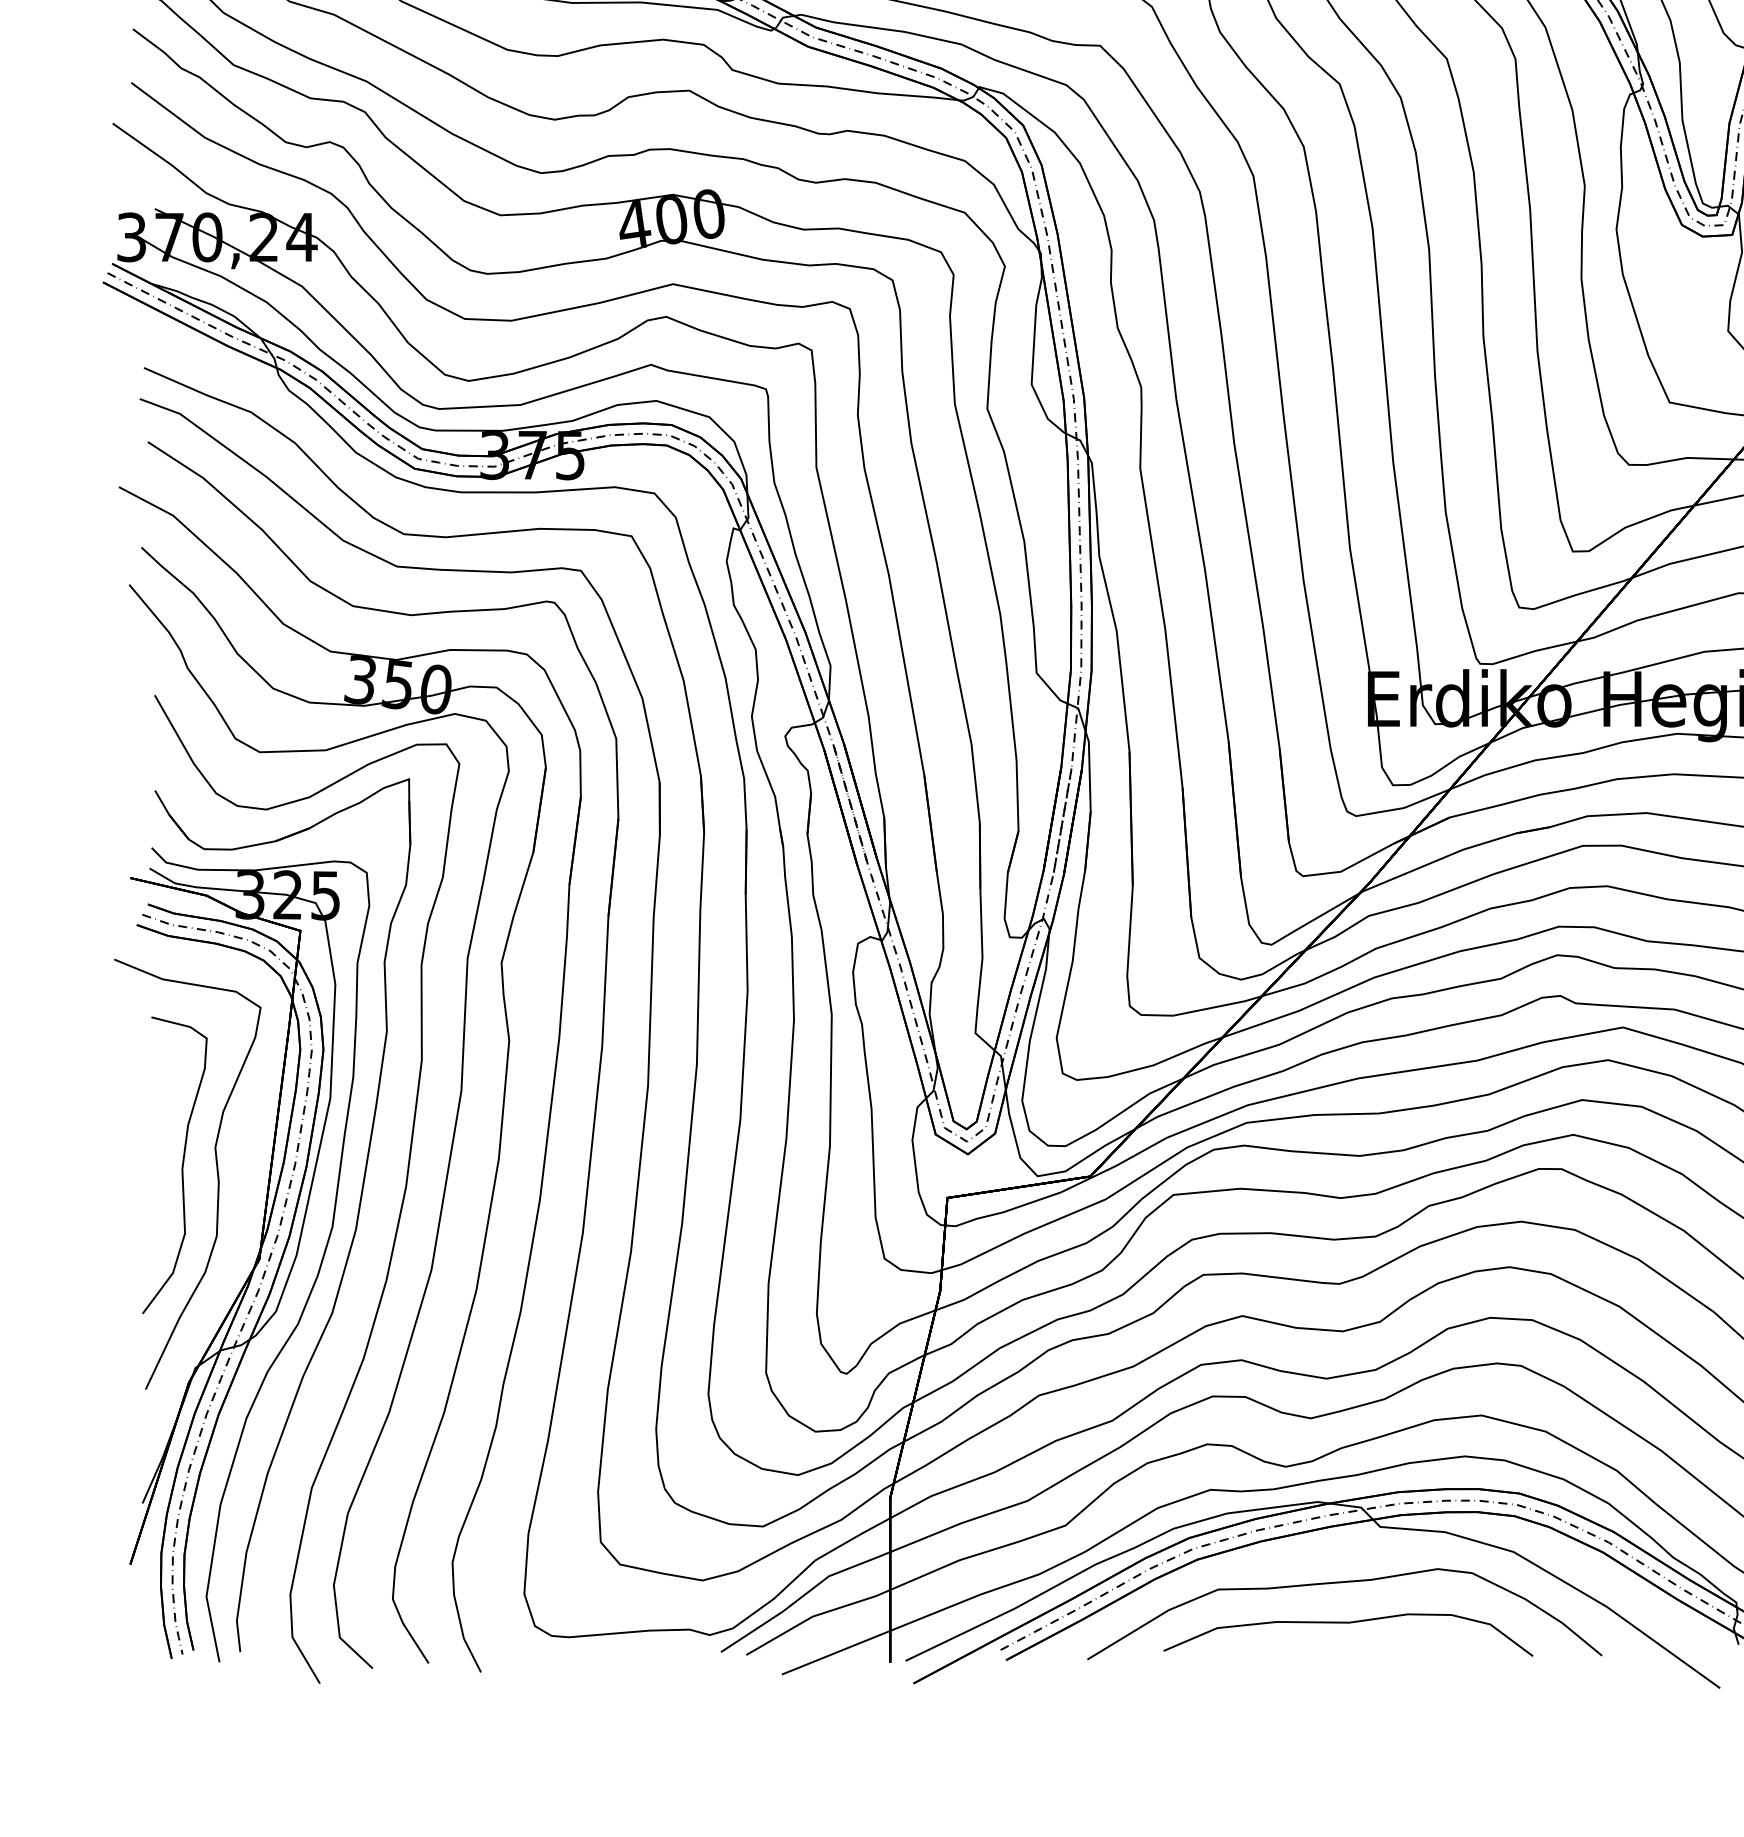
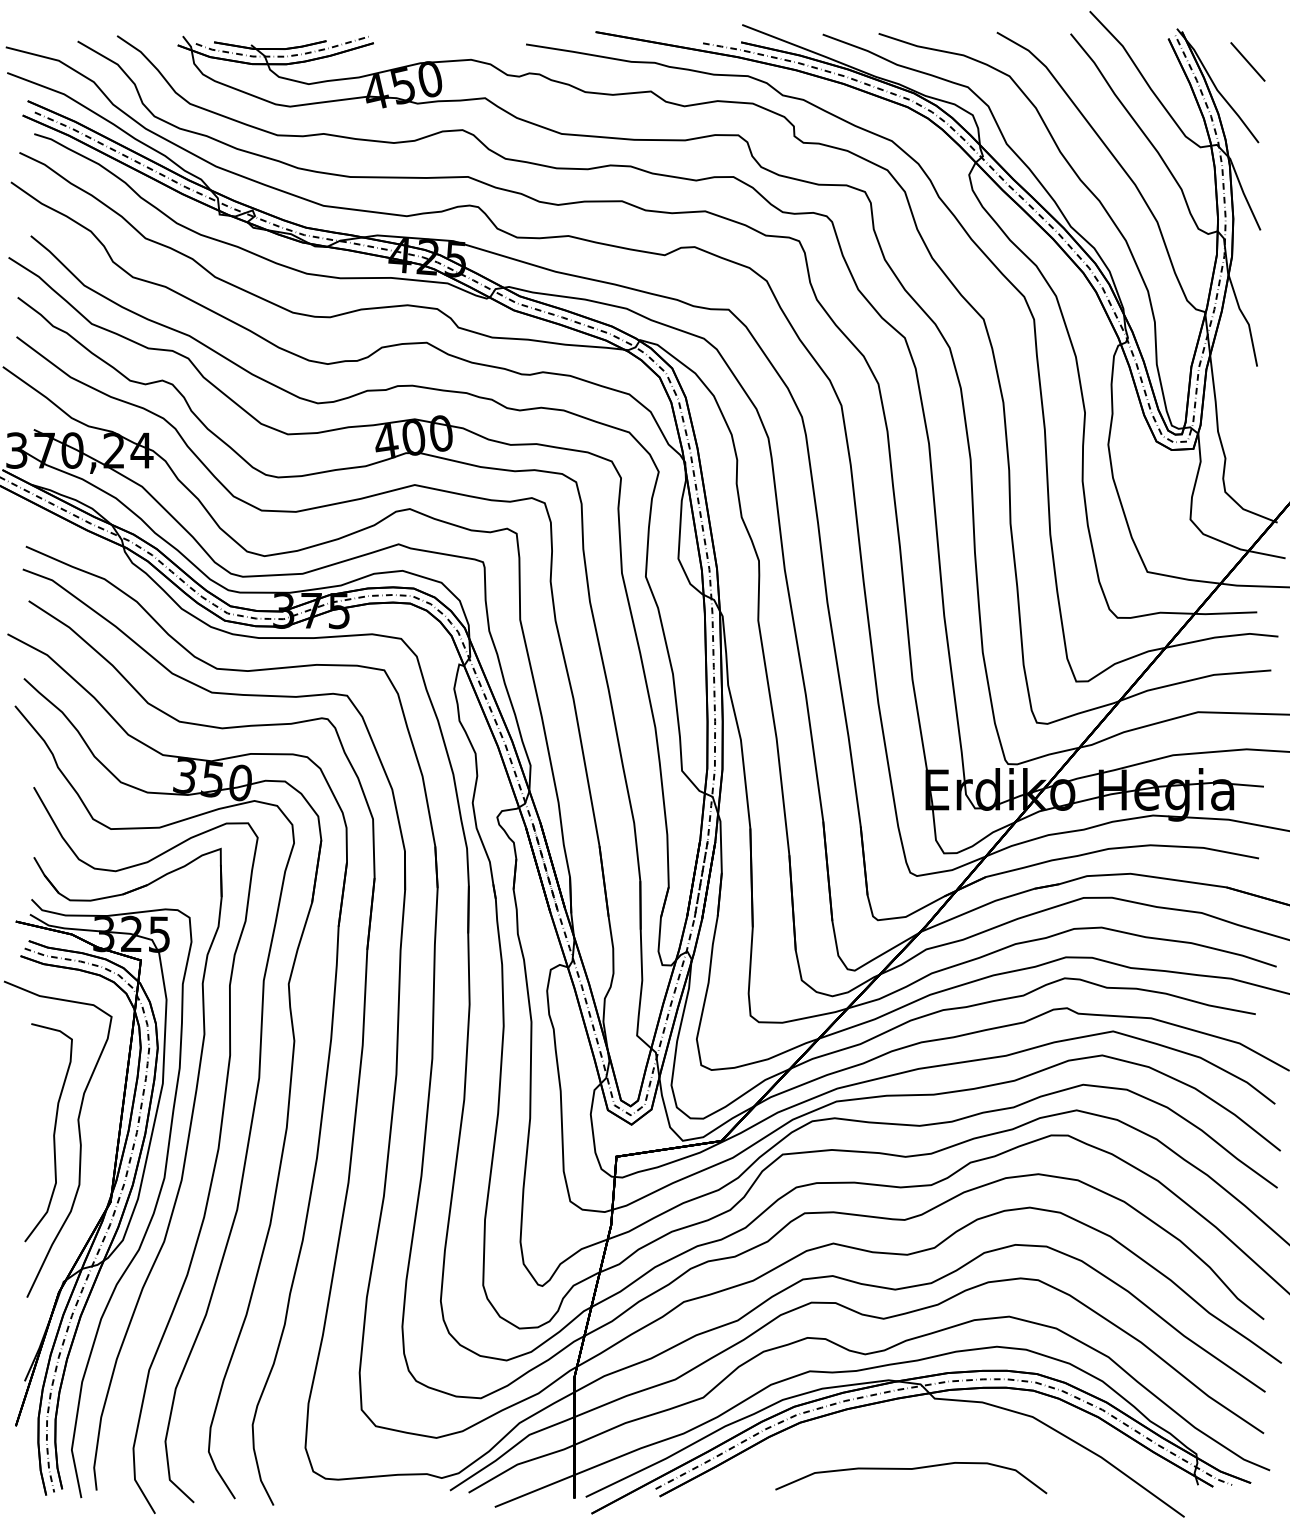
curve: (1341, 1583) -> (906, 1440), removed

